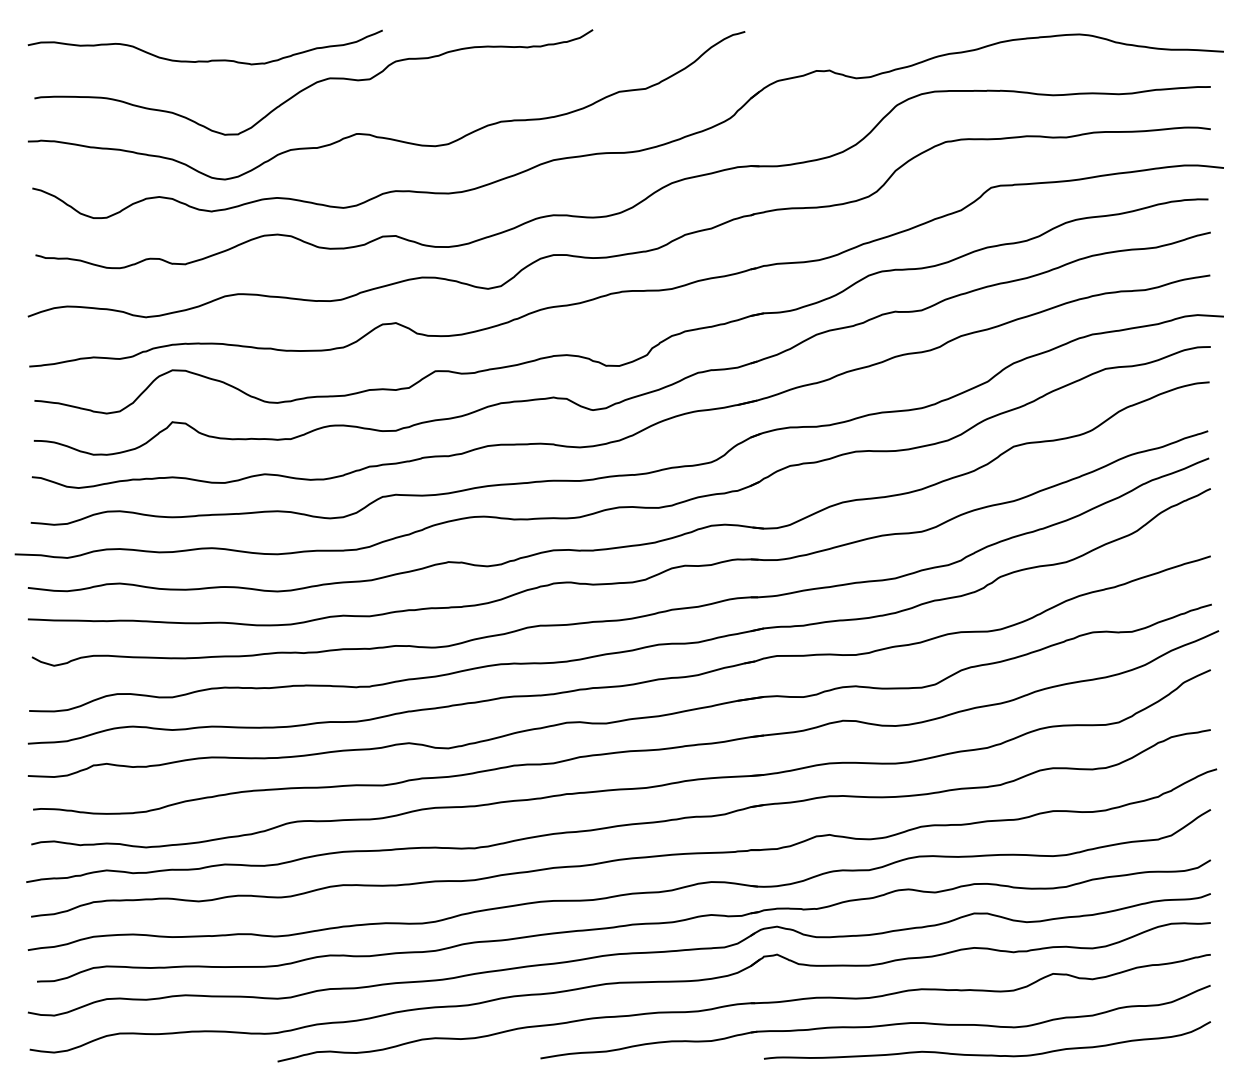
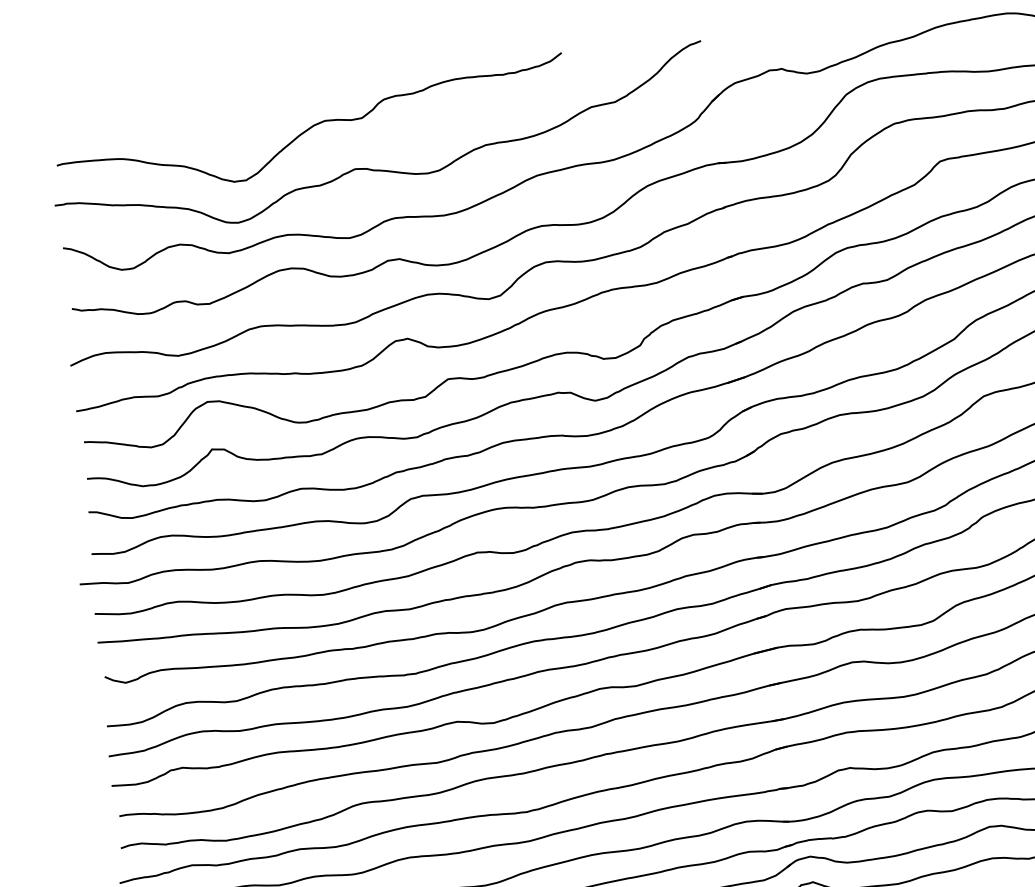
curve: (204, 60) -> (208, 115), removed

